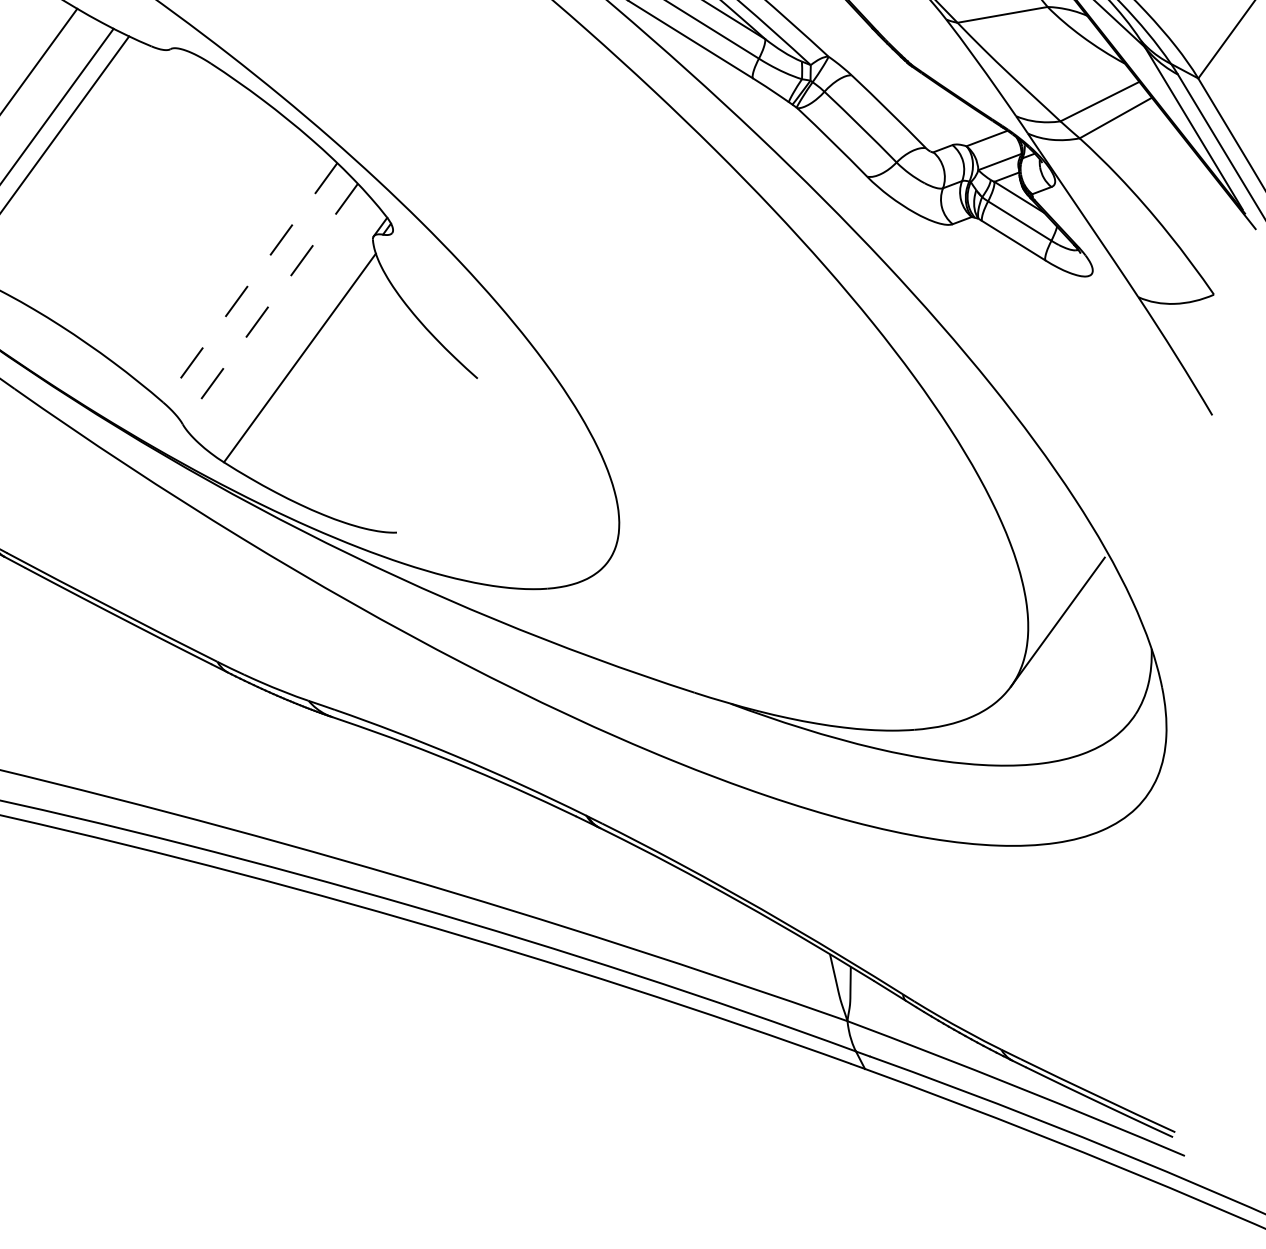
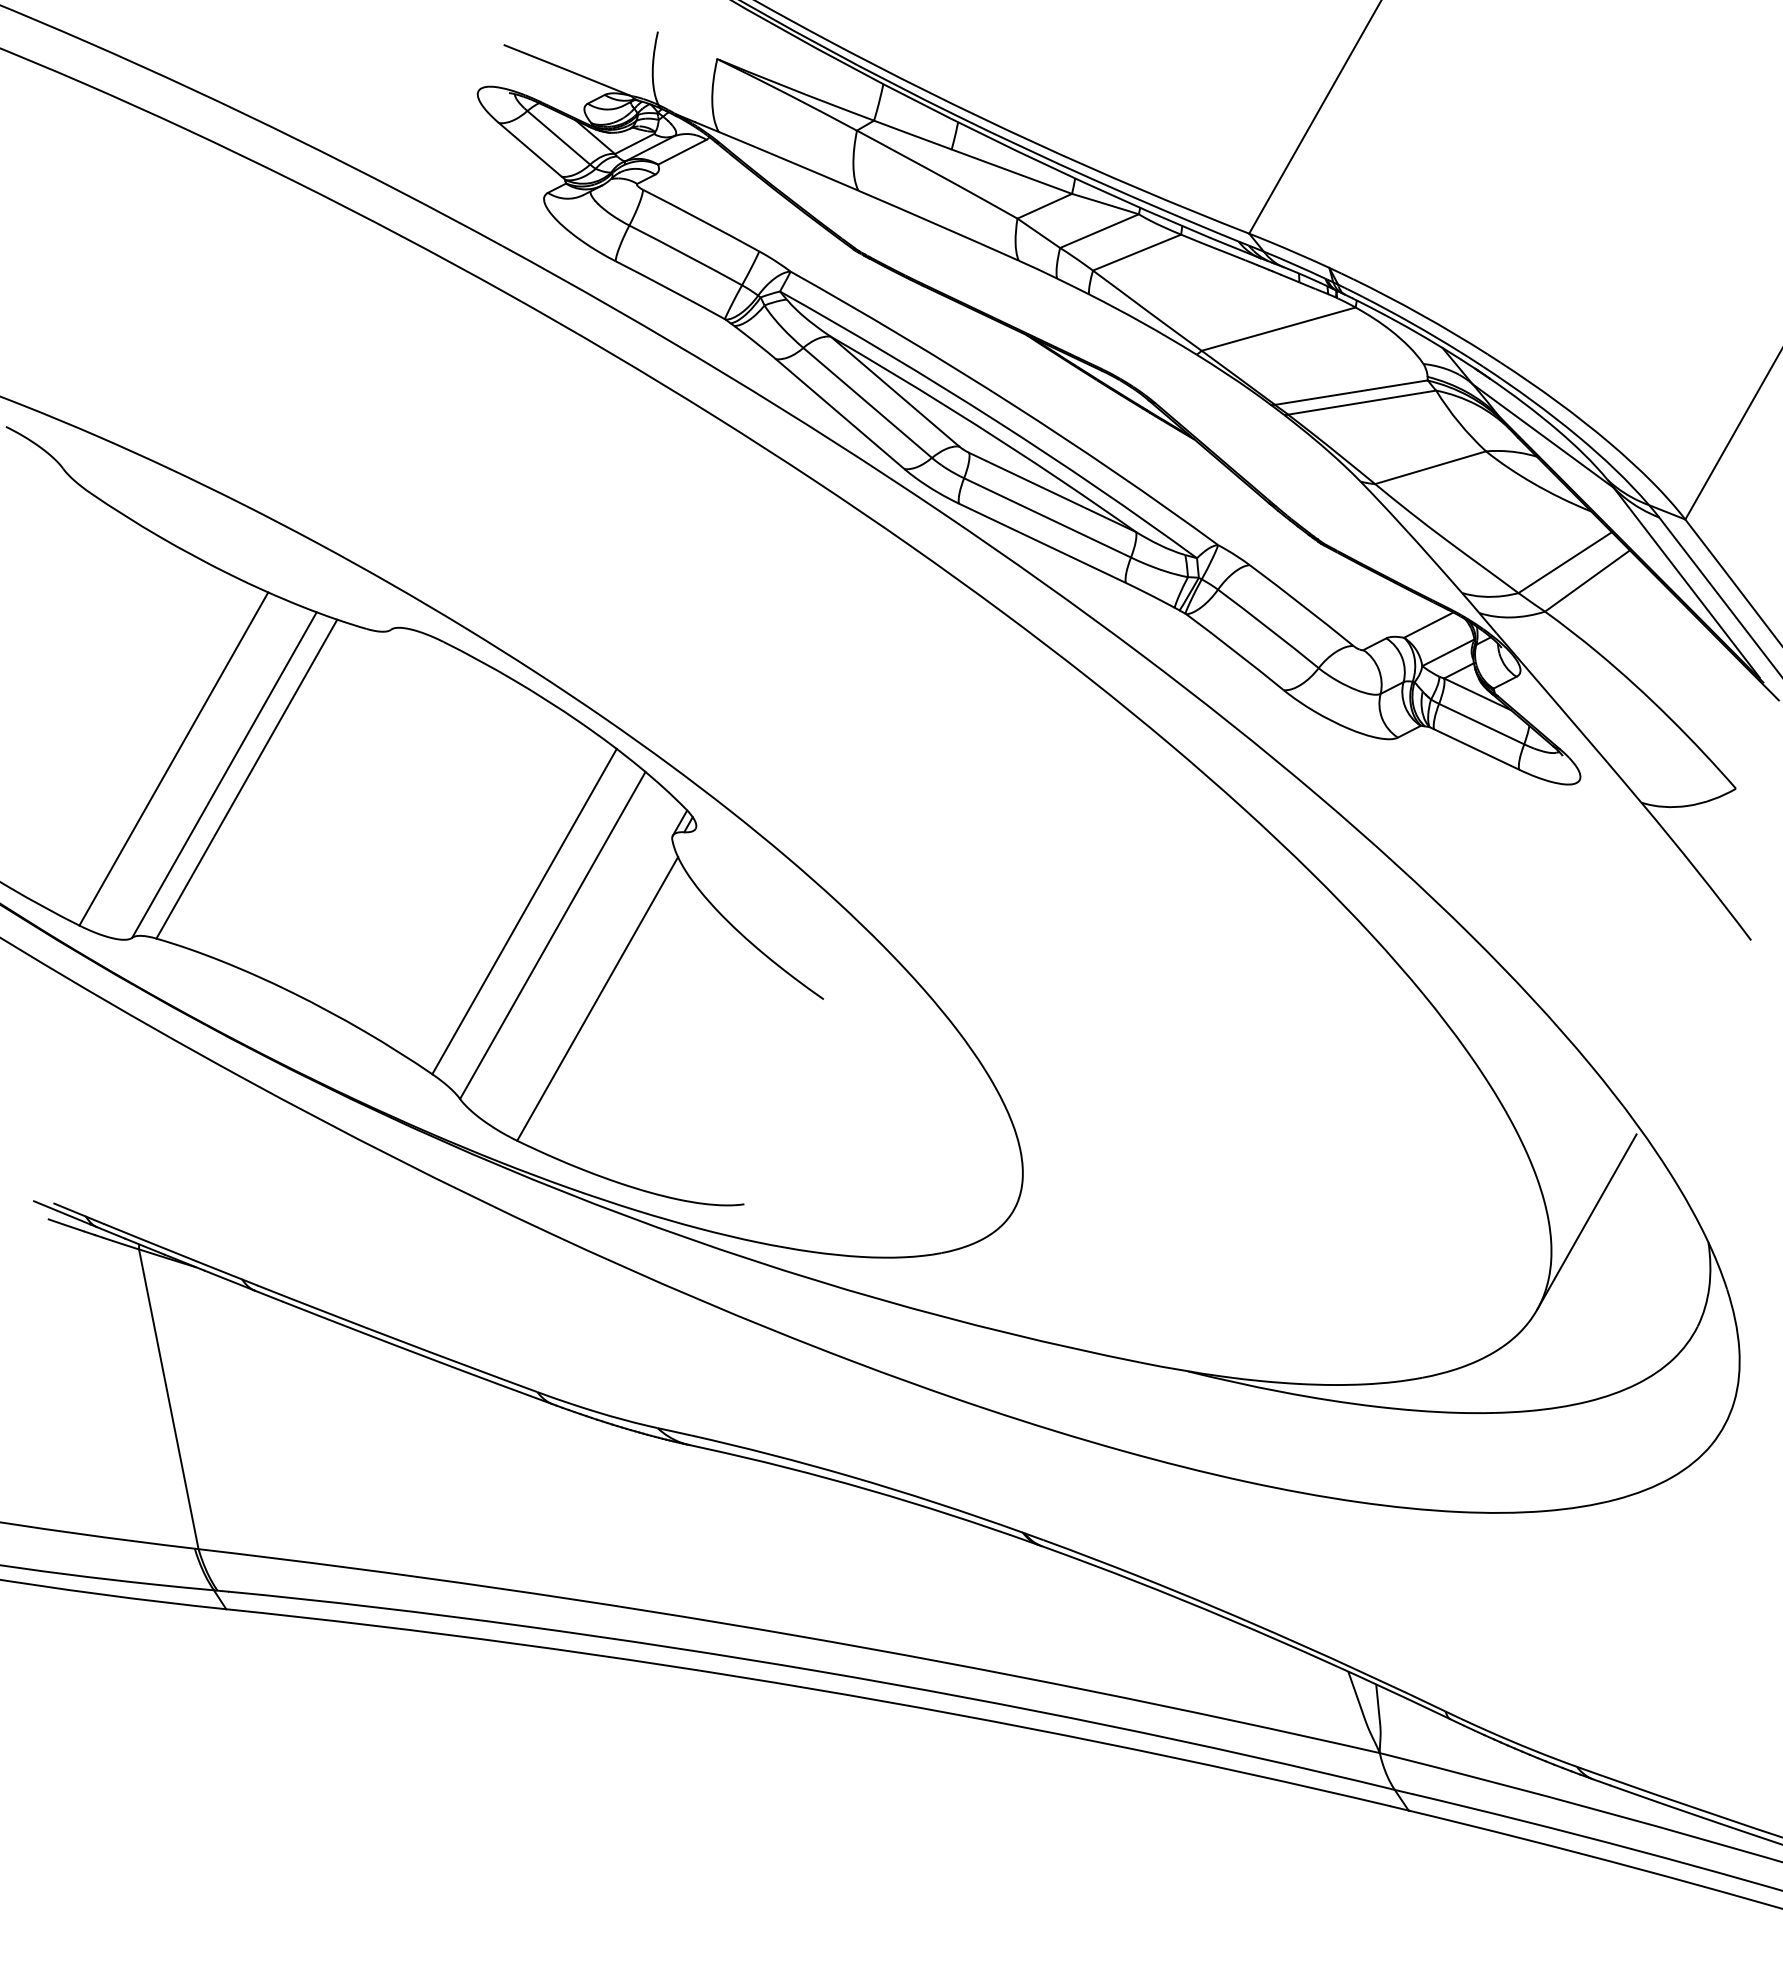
line: (250, 282) -> (524, 911), dashed -> solid
line: (270, 304) -> (552, 935), dashed -> solid

